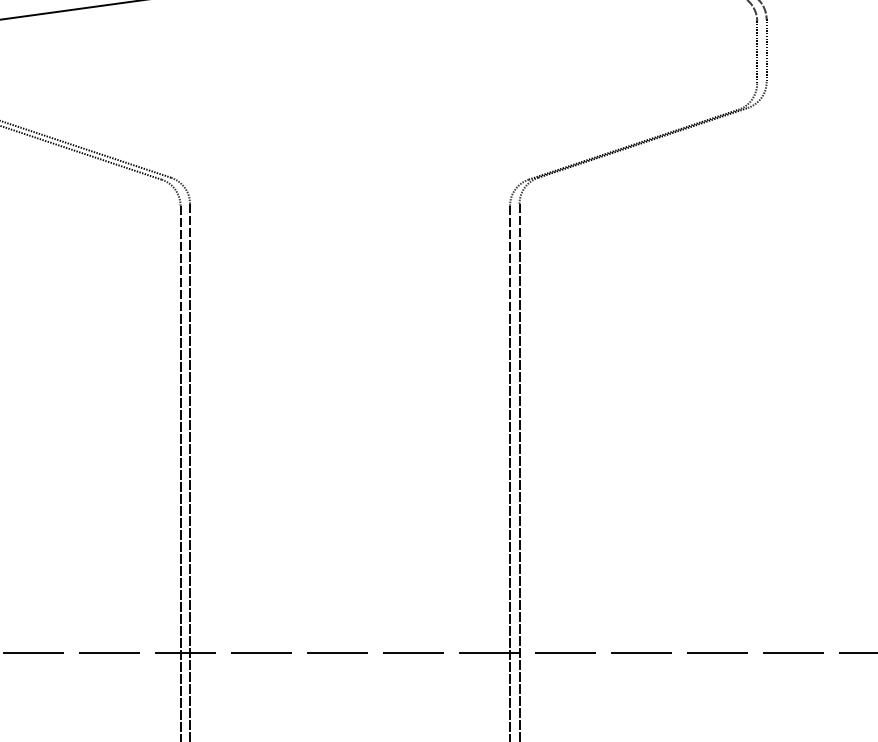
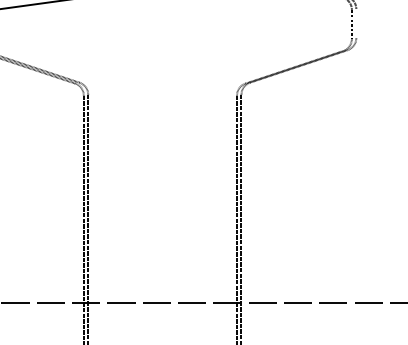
line: (767, 50) -> (356, 23), removed

